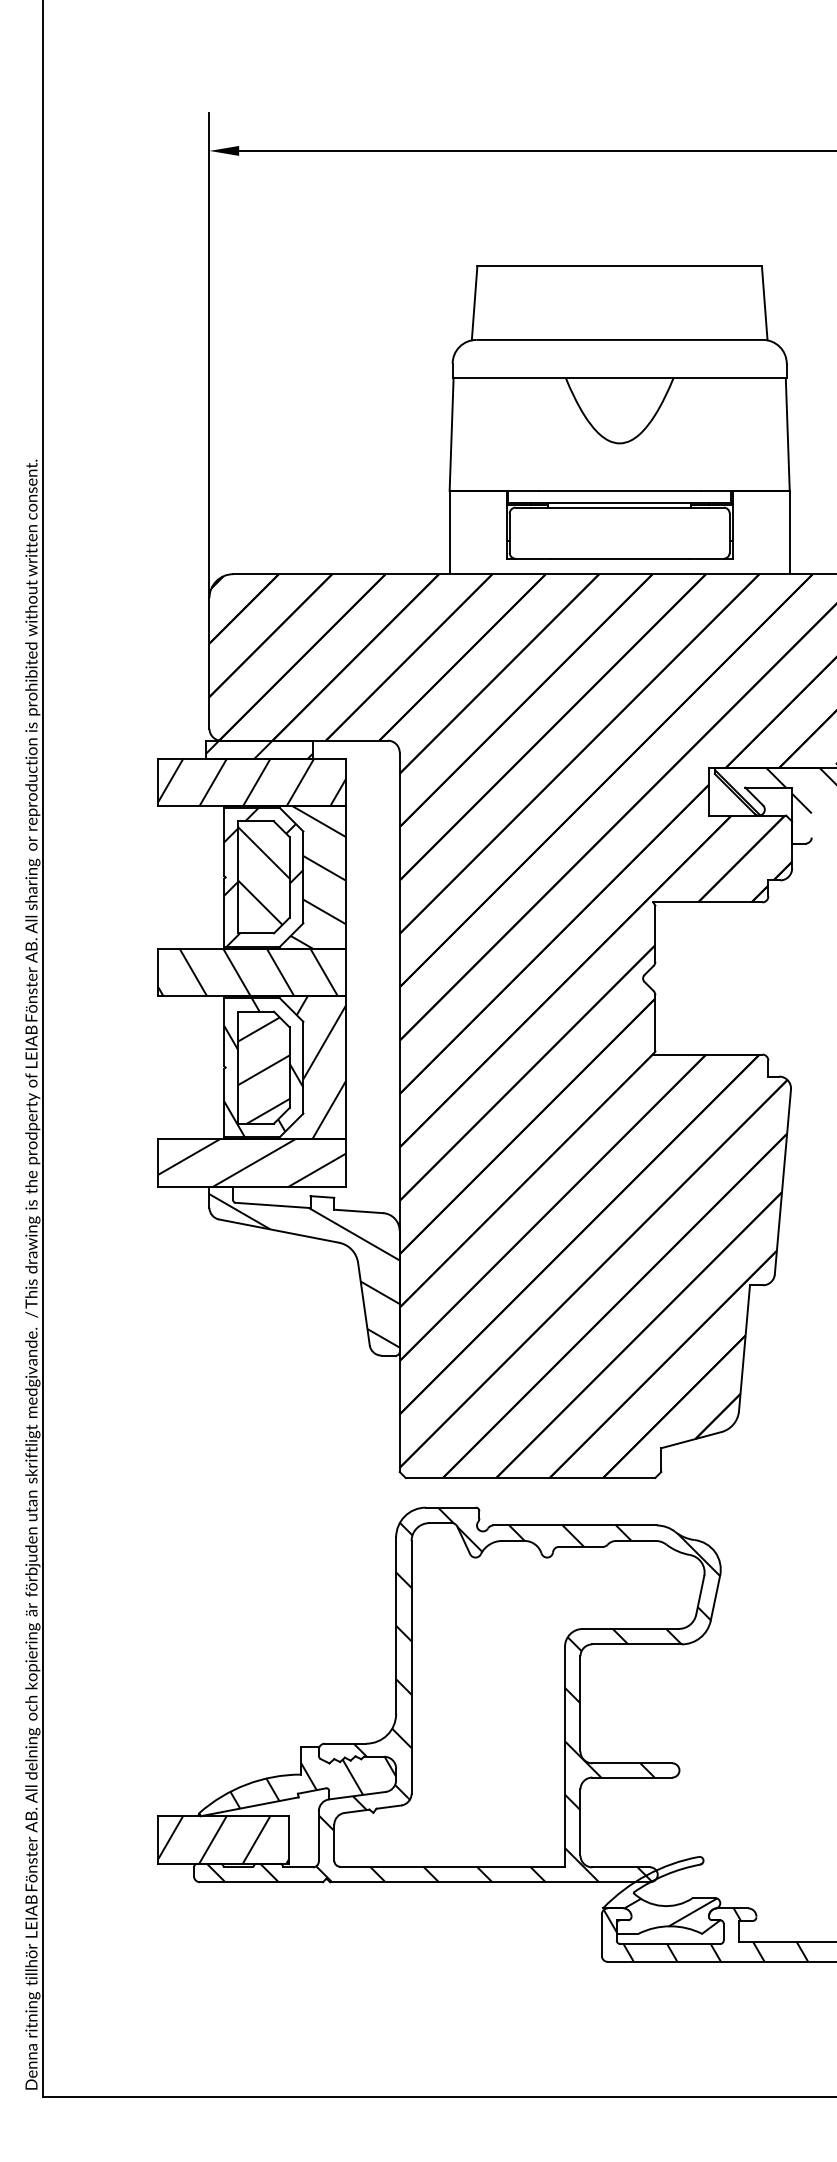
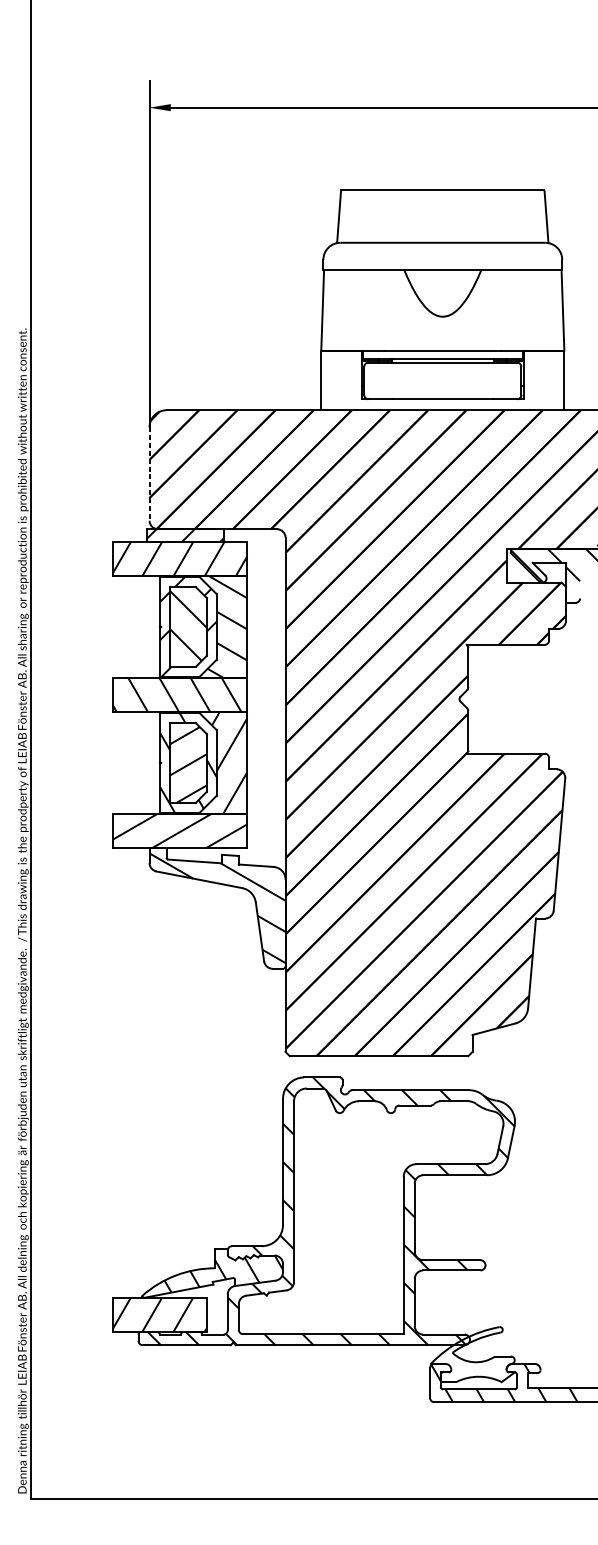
line: (209, 663) -> (149, 474), solid -> dashed
hatch: (670, 1894) -> (479, 1353), removed

